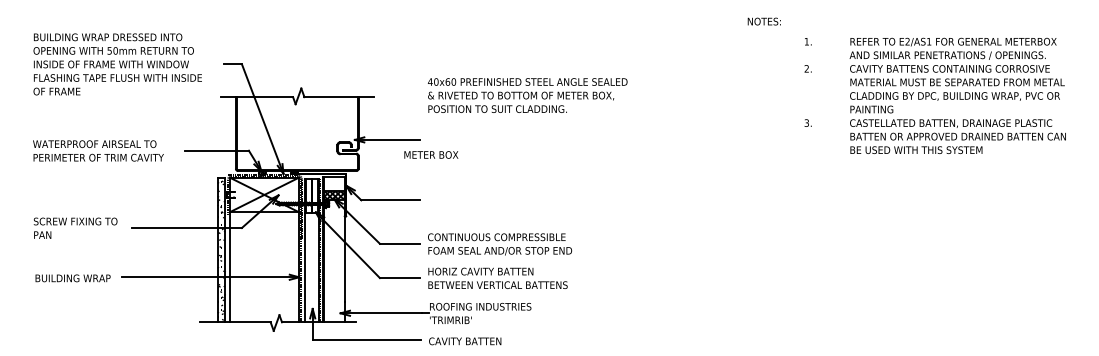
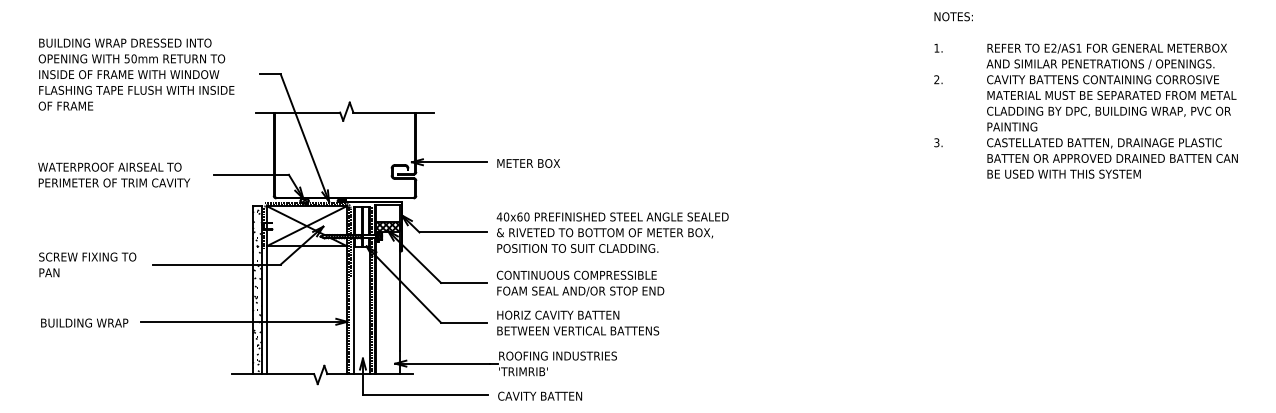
text: (763, 21) -> (952, 16), moved
text: (527, 95) -> (612, 232), moved
text: (431, 154) -> (528, 162), moved

